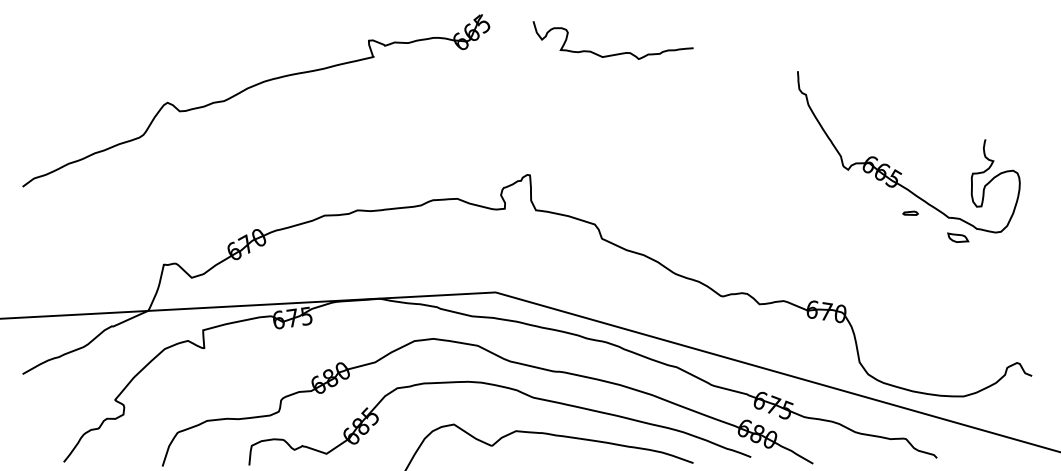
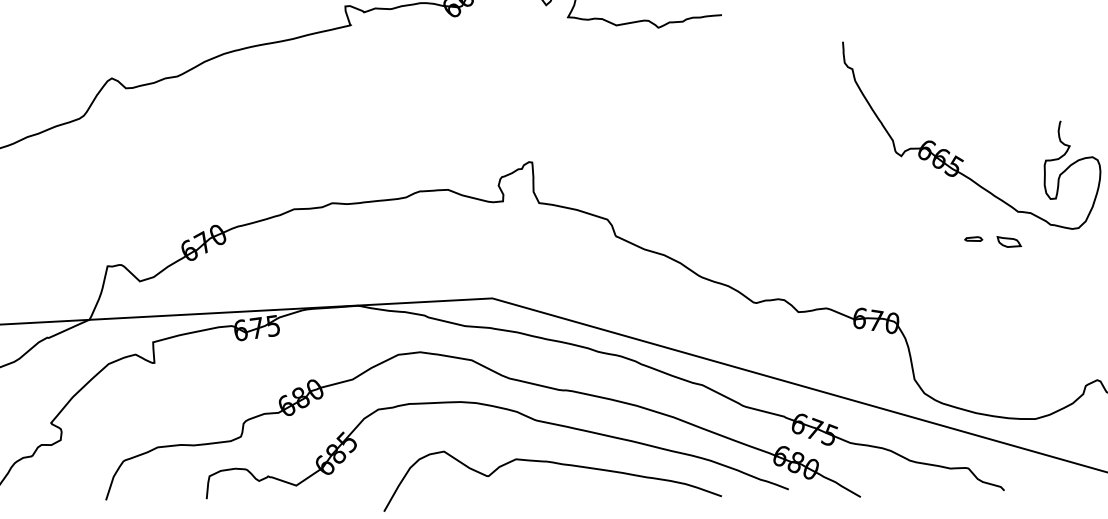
part: (910, 212) -> (973, 238), moved
part: (958, 237) -> (1009, 241), moved

